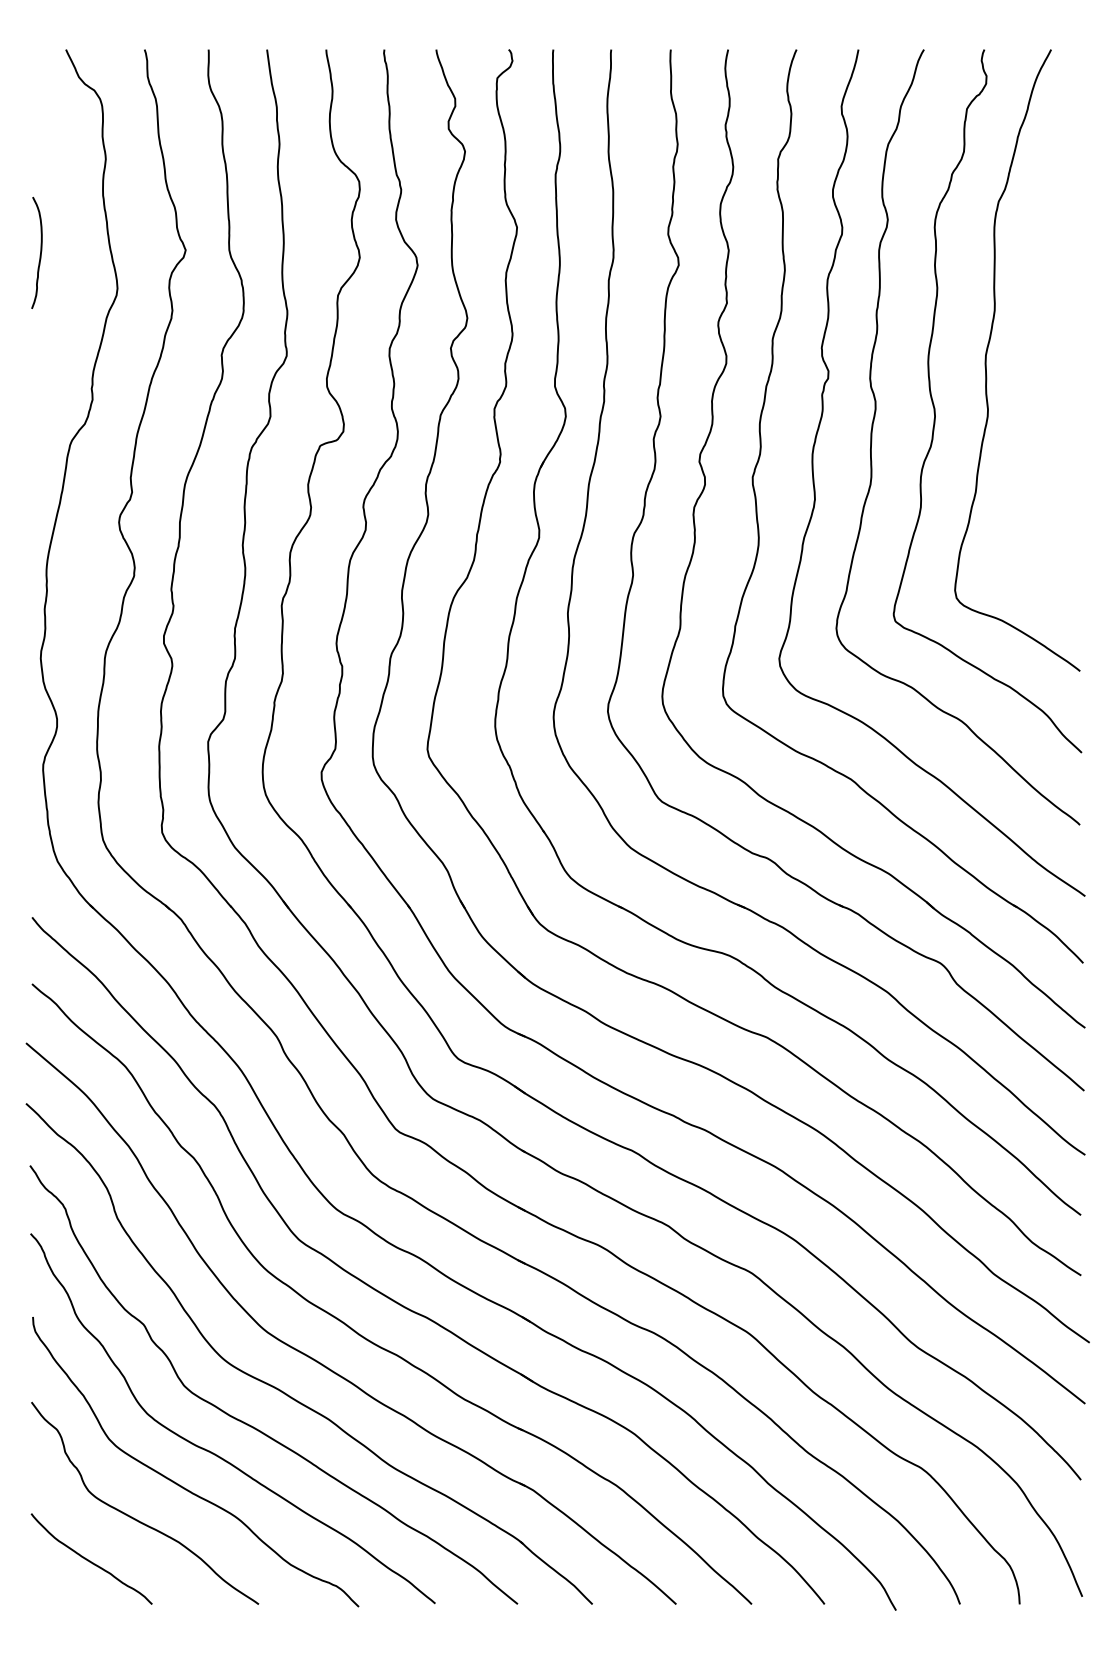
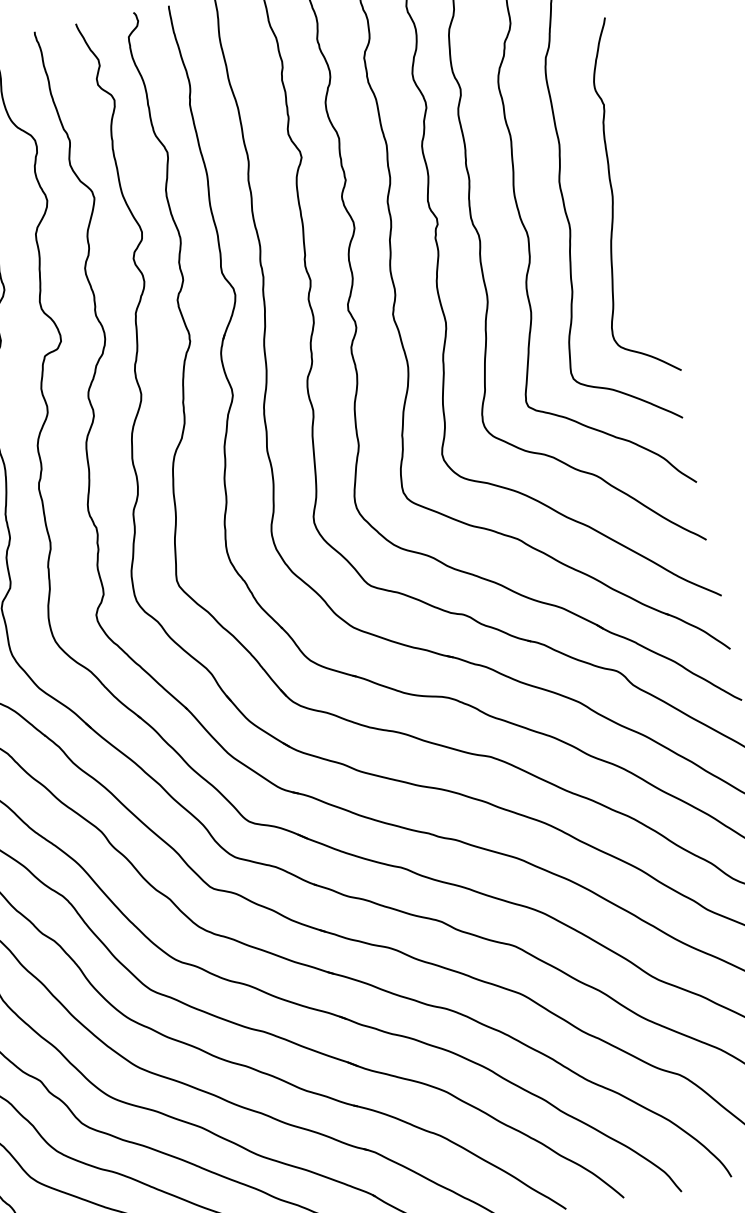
curve: (1047, 389) -> (613, 199), added

